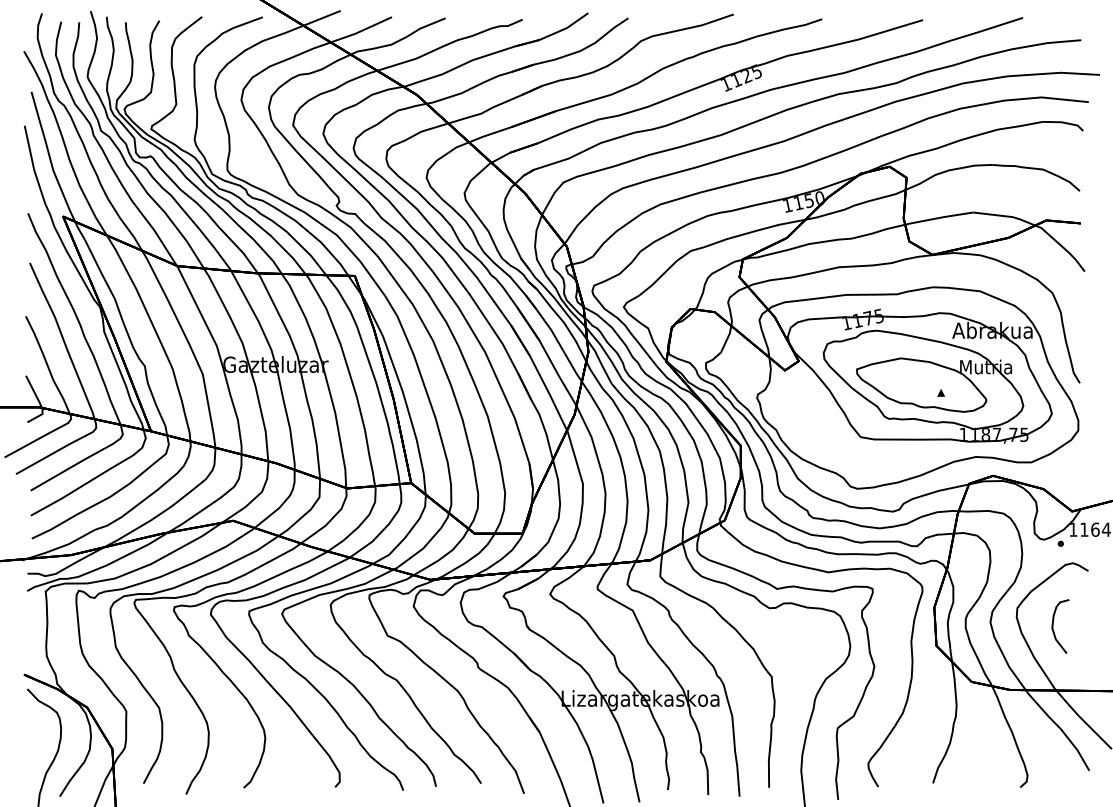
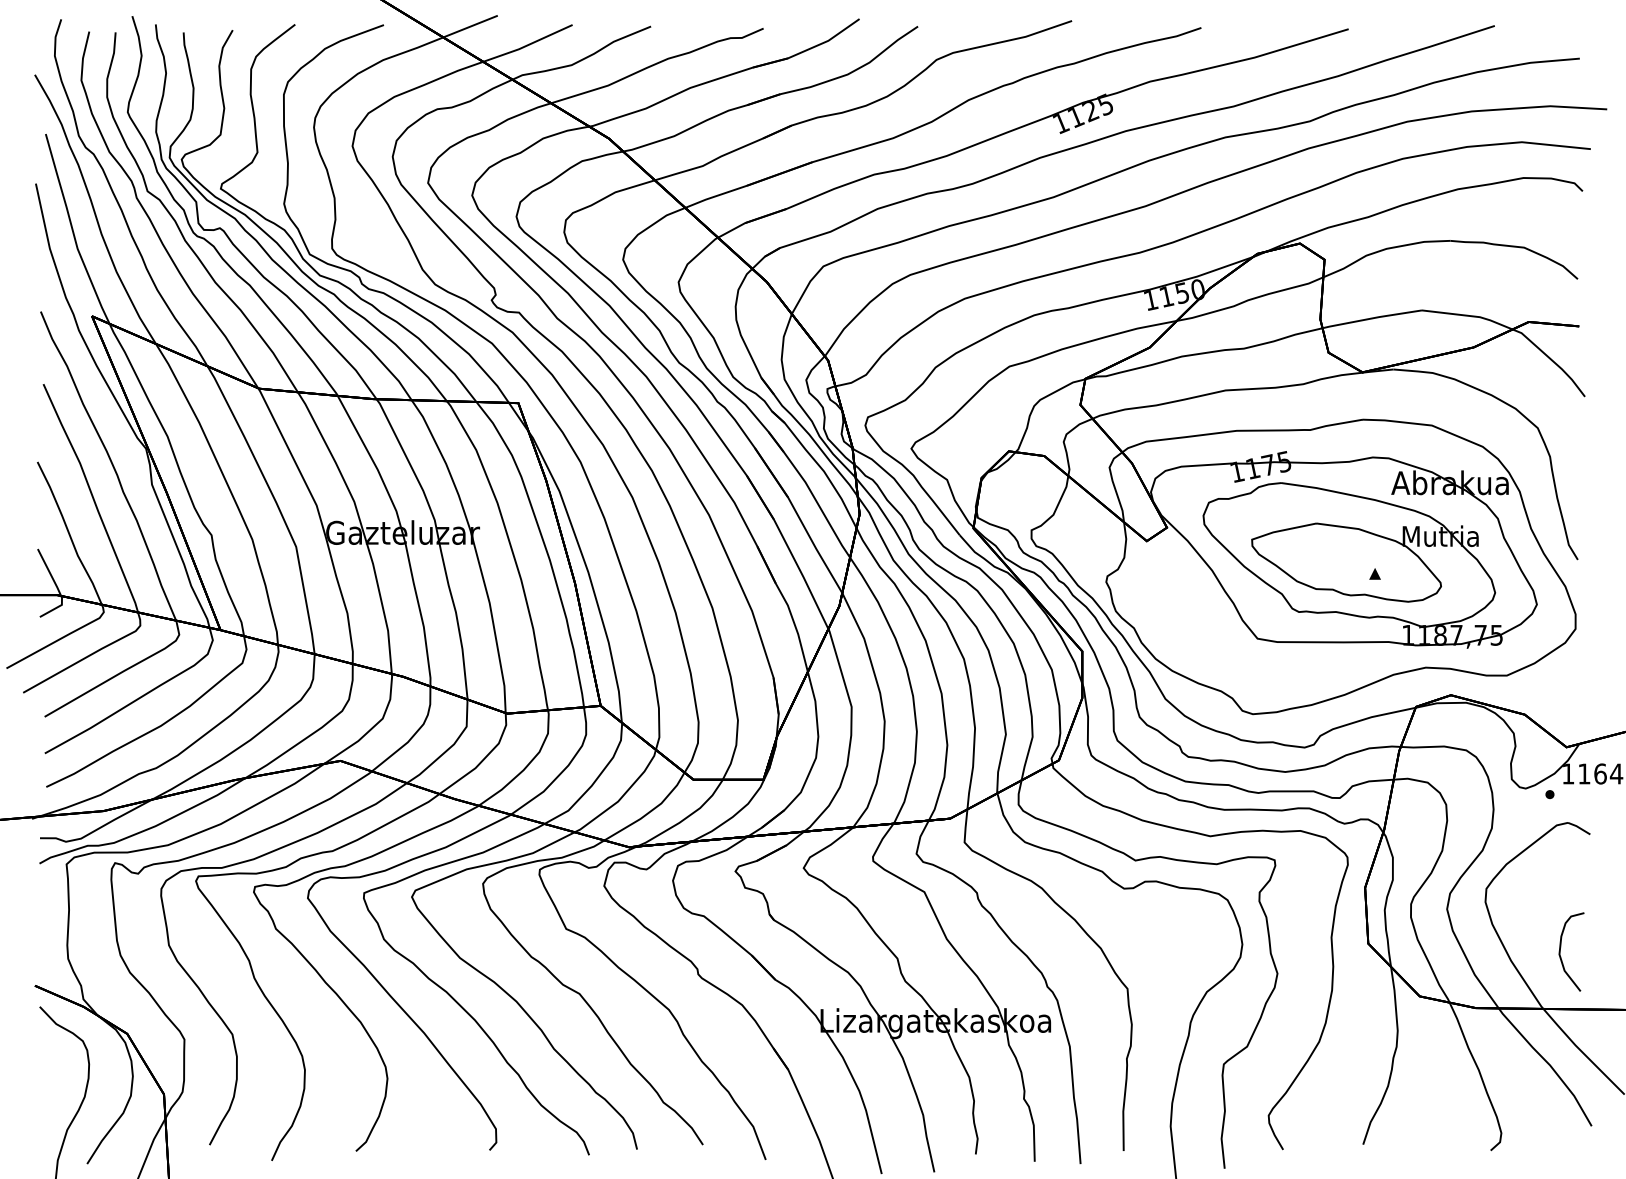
curve: (1053, 626) -> (1561, 951), moved

